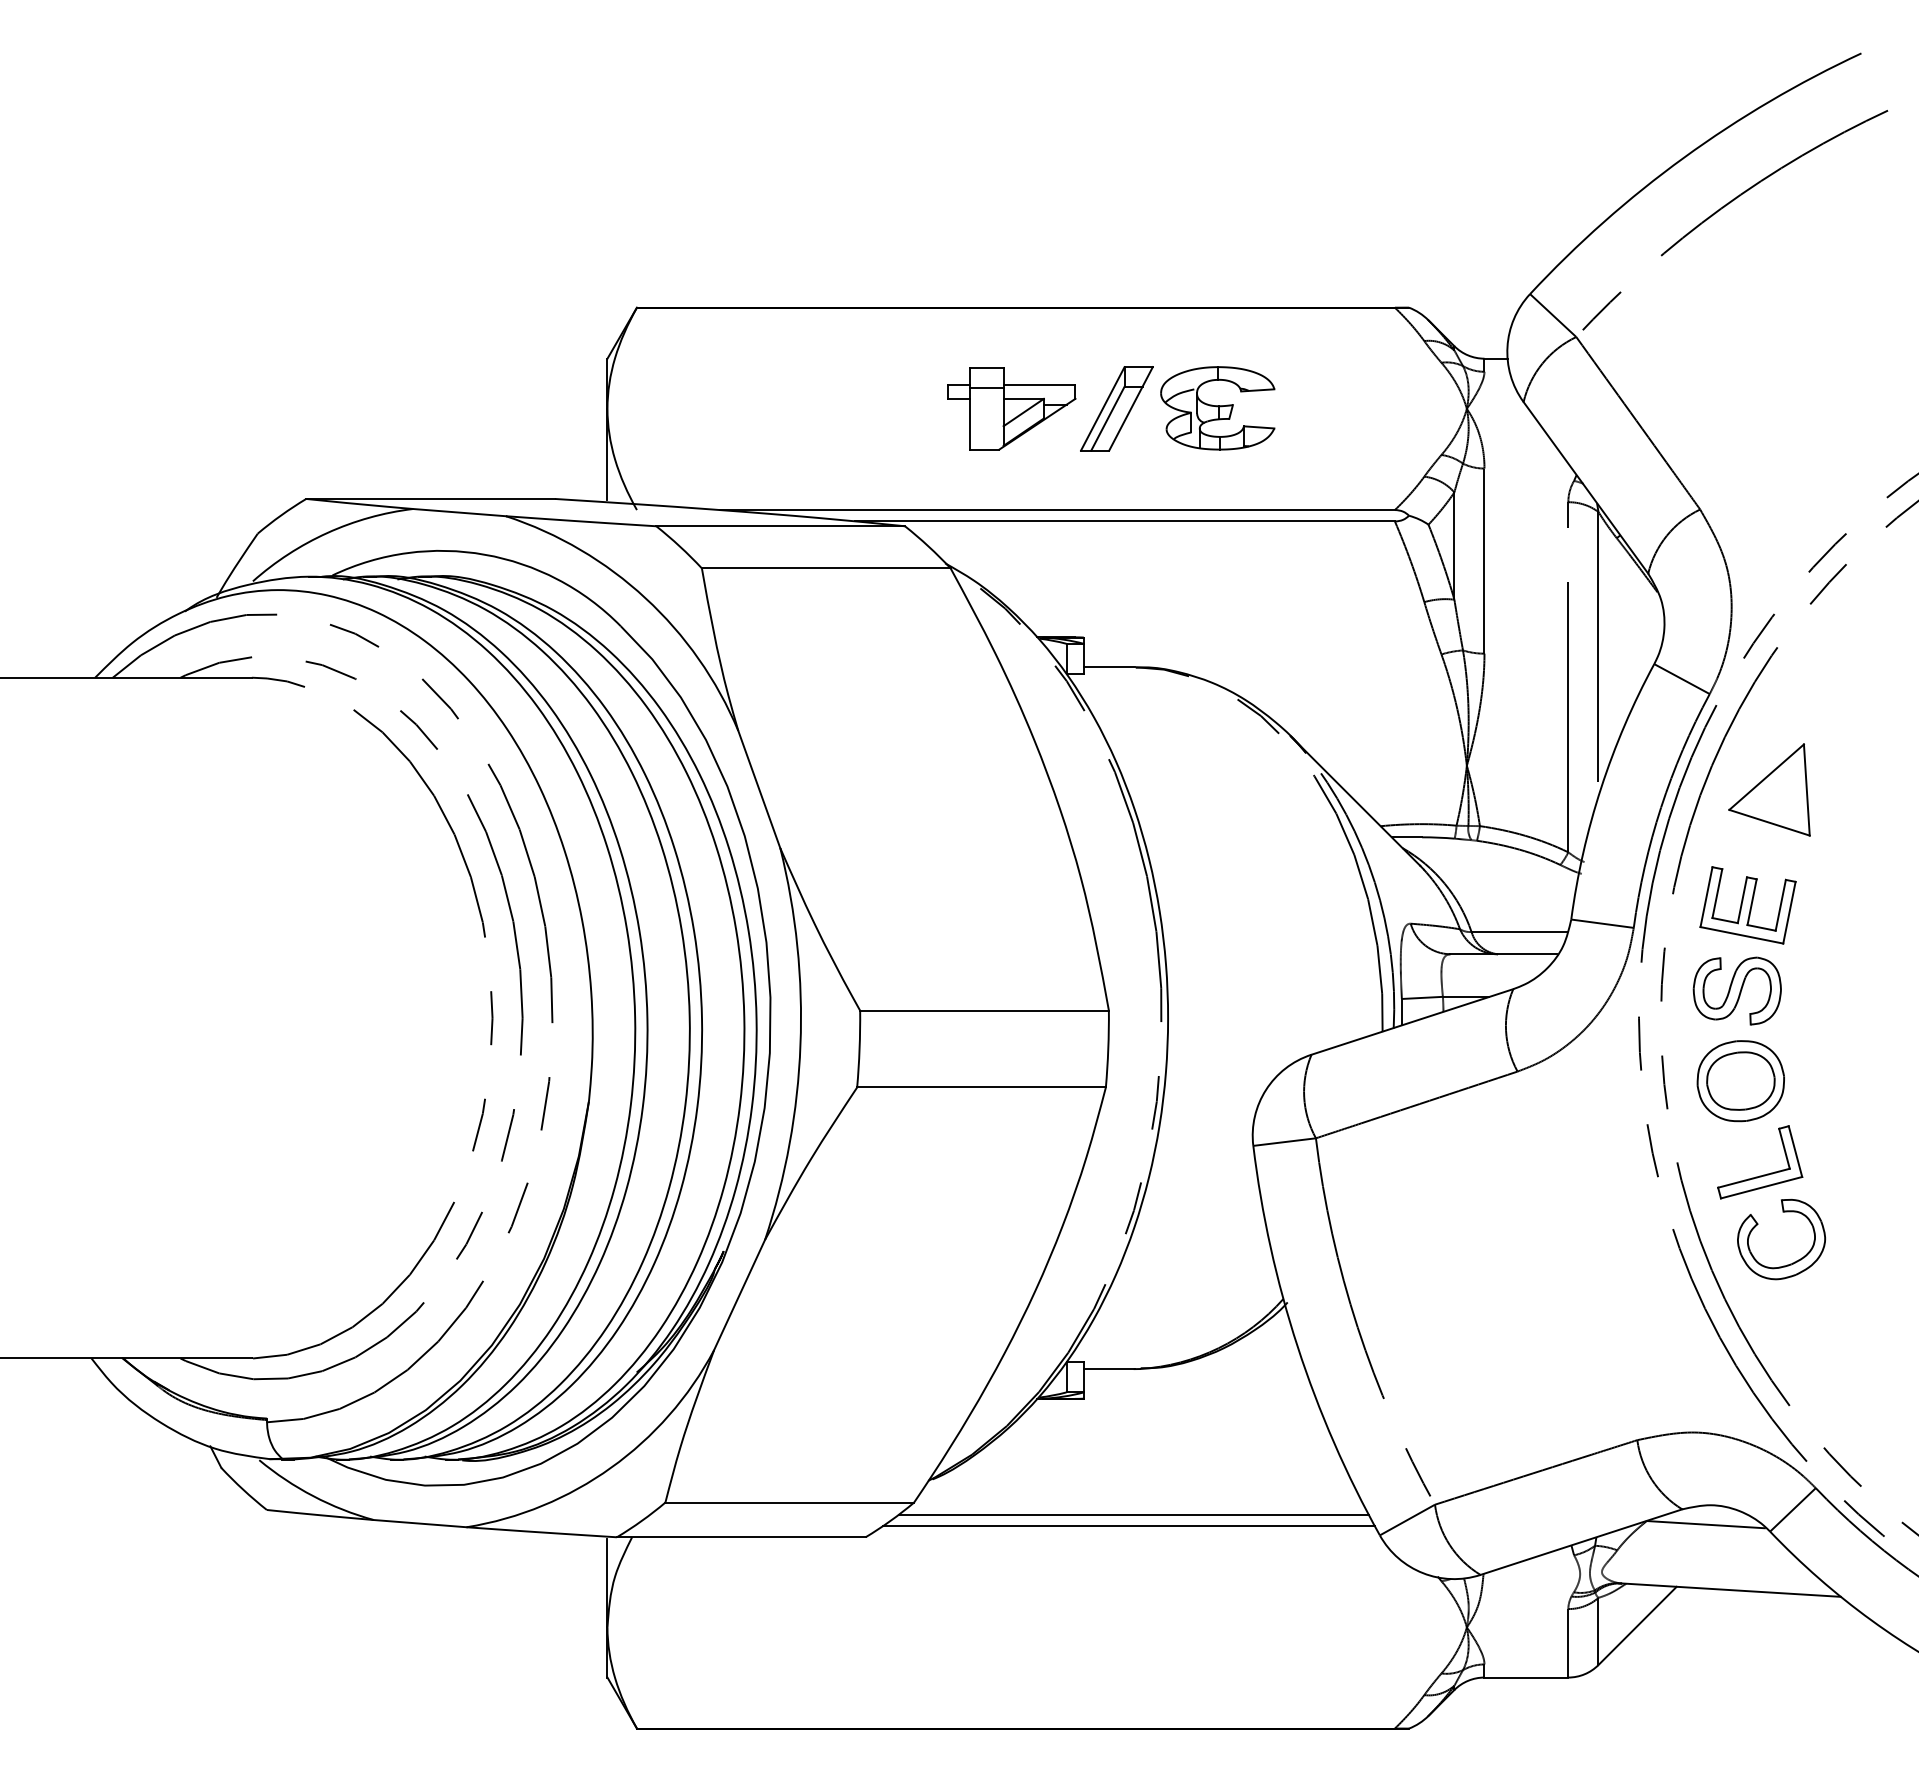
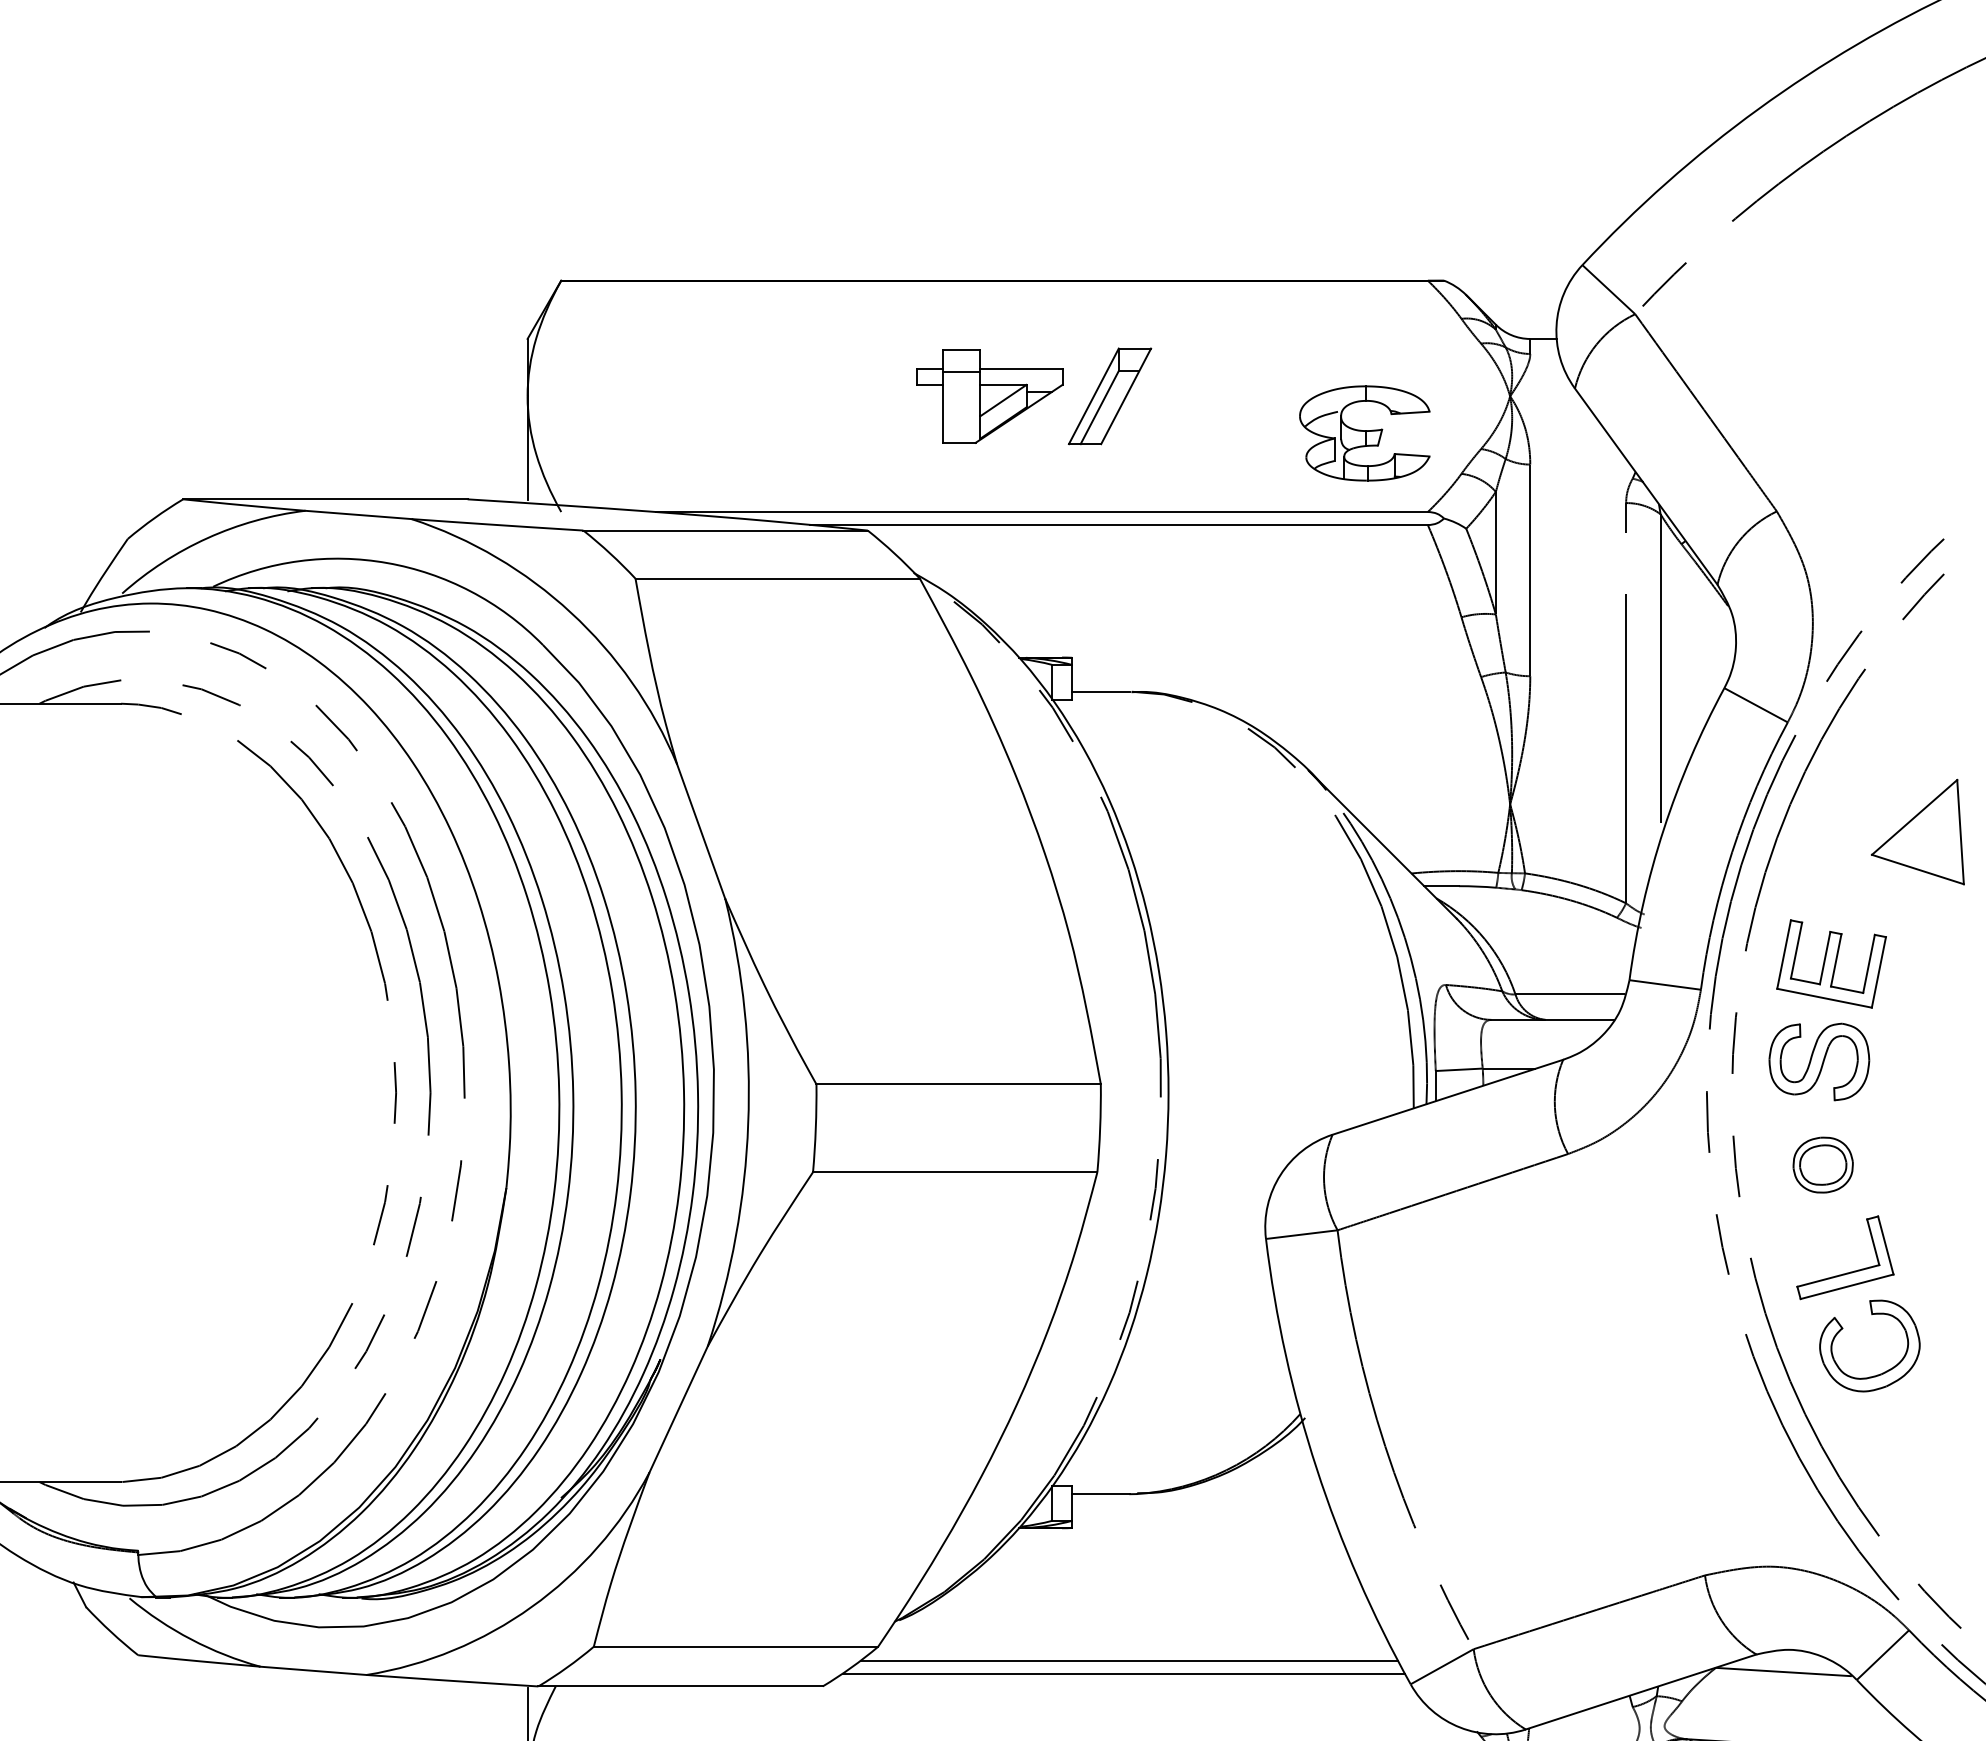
part: (1217, 408) -> (1364, 433), moved
part: (1769, 789) -> (1917, 831), moved
part: (1740, 1081) -> (1822, 1165), size x0.6

